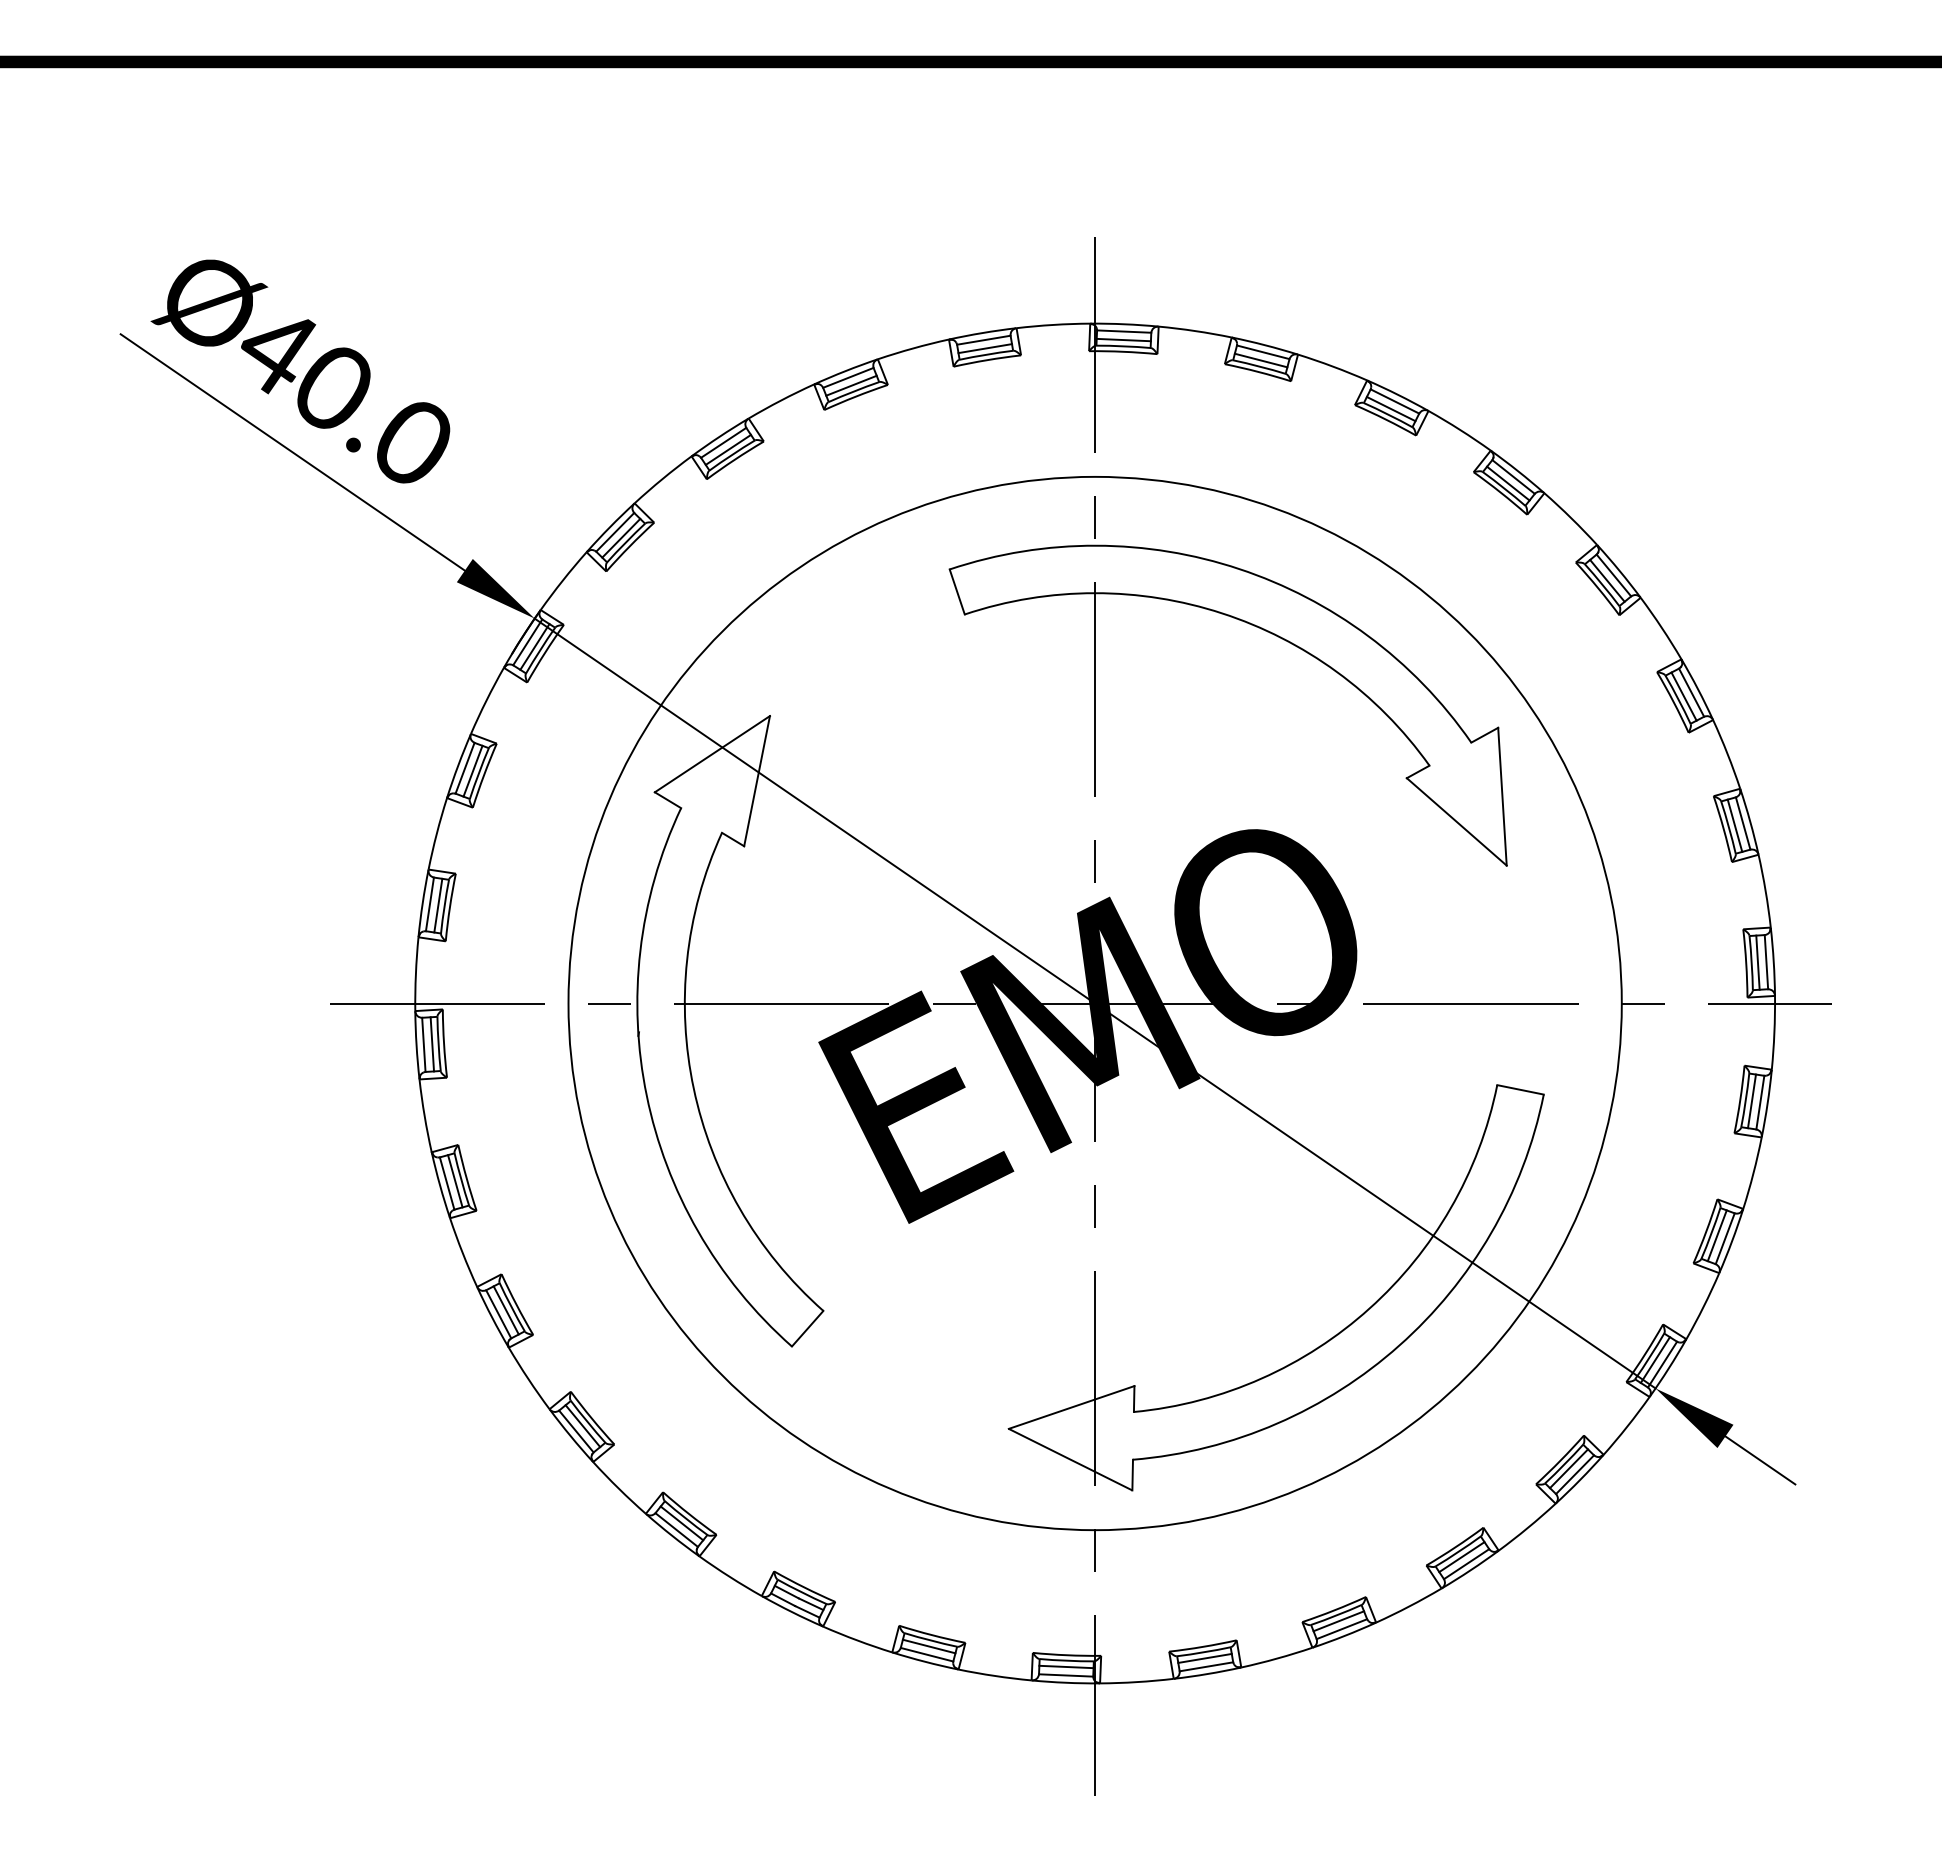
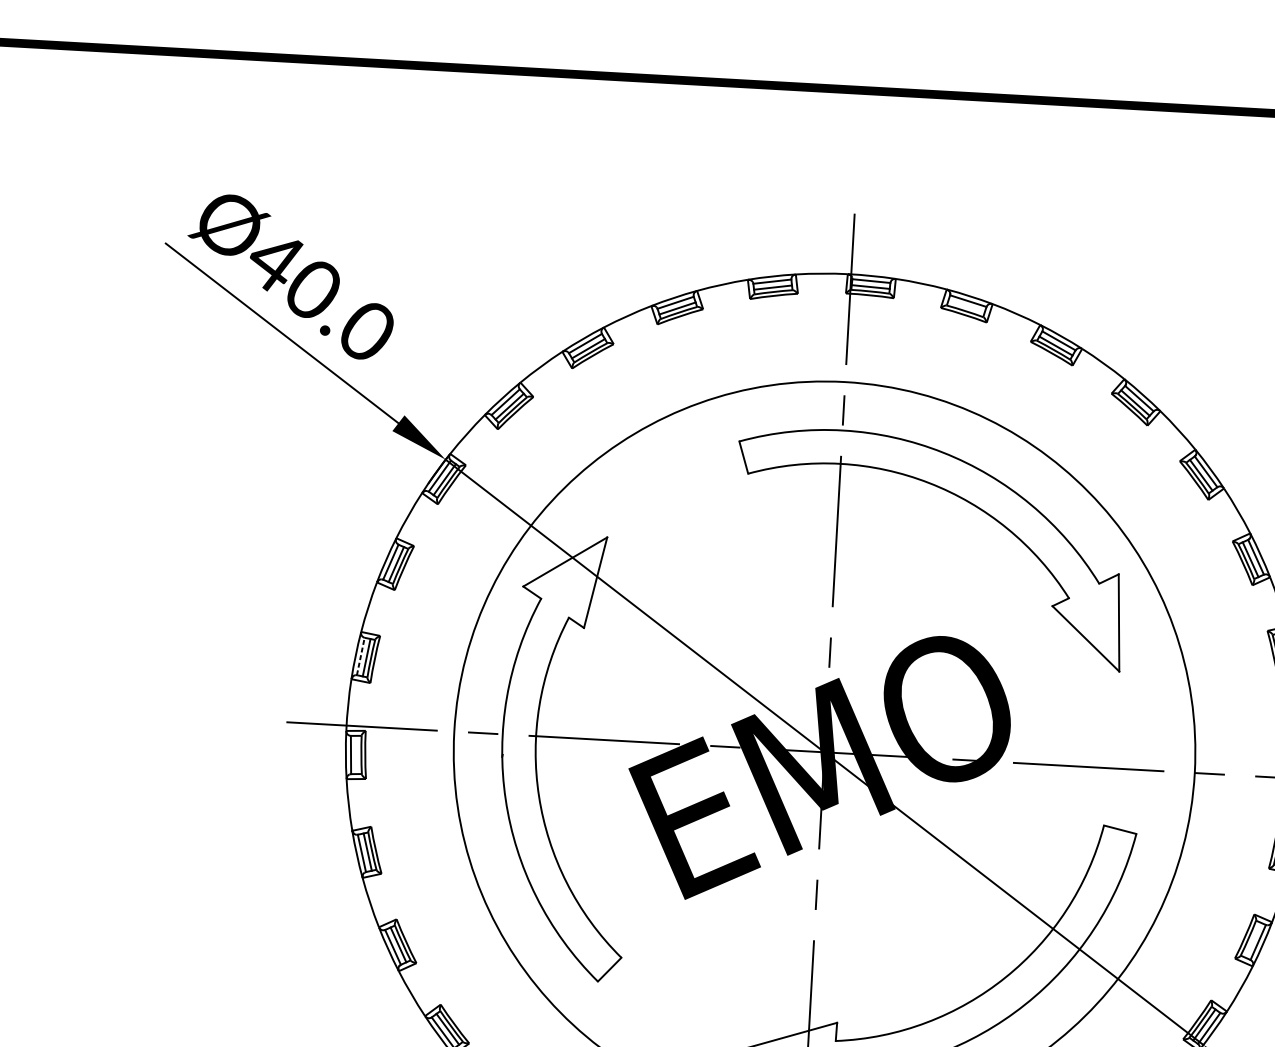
line: (1260, 360) -> (966, 306), removed
line: (430, 903) -> (361, 655), solid -> dashed
line: (432, 1044) -> (357, 755), removed
line: (1716, 1235) -> (1252, 939), removed

